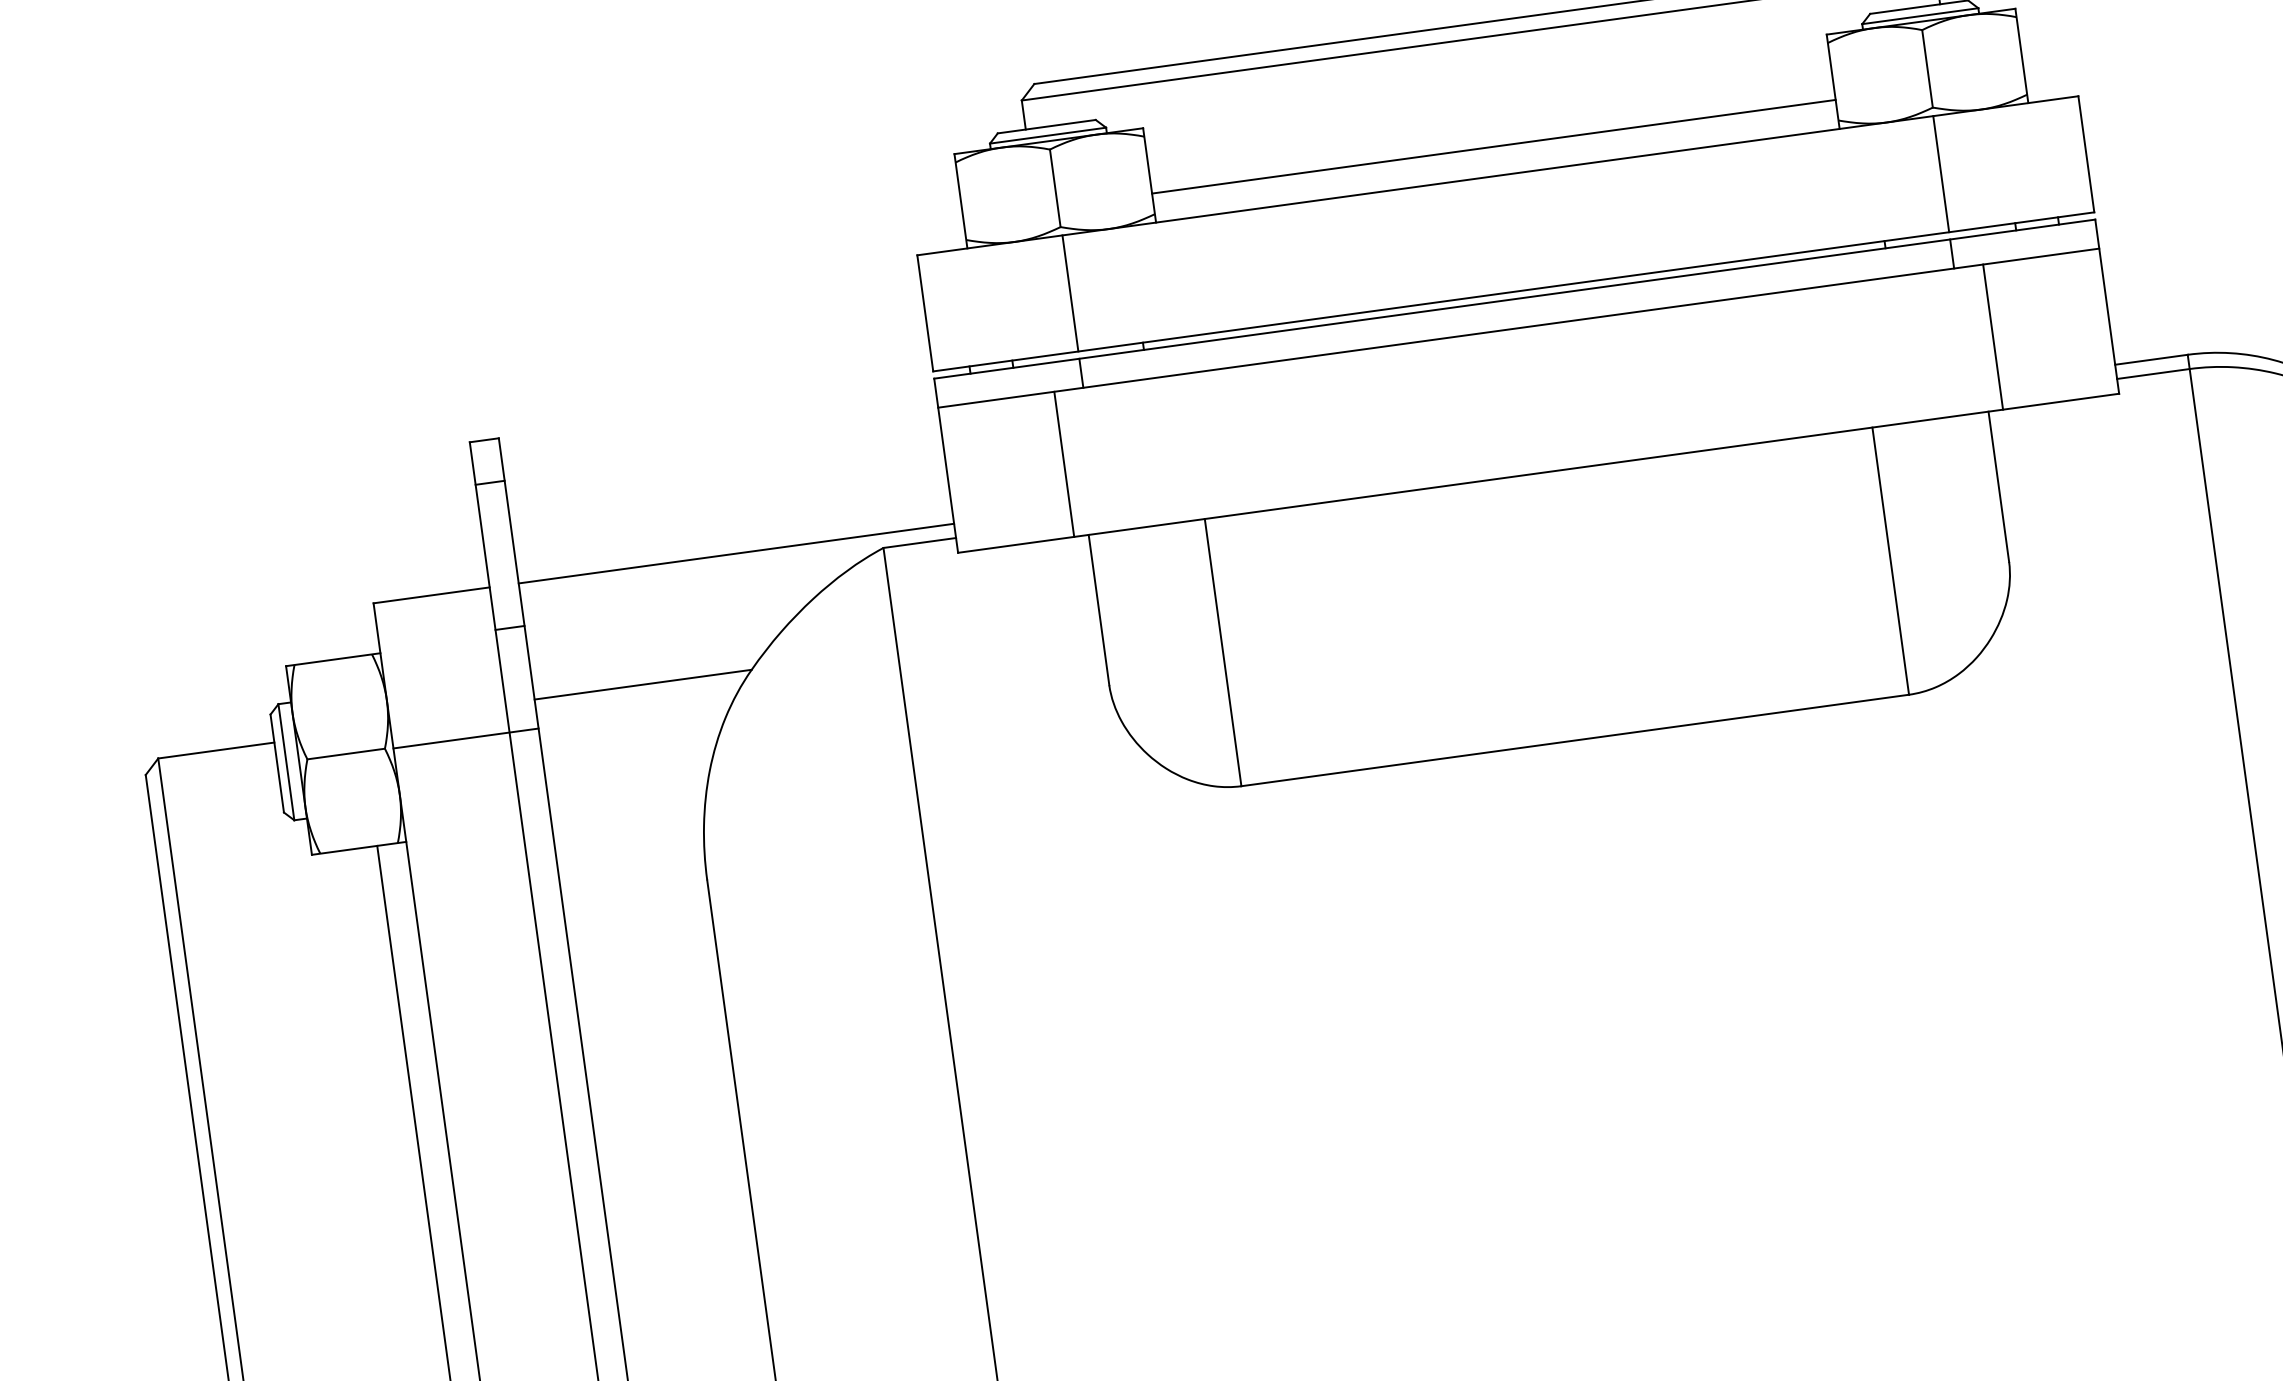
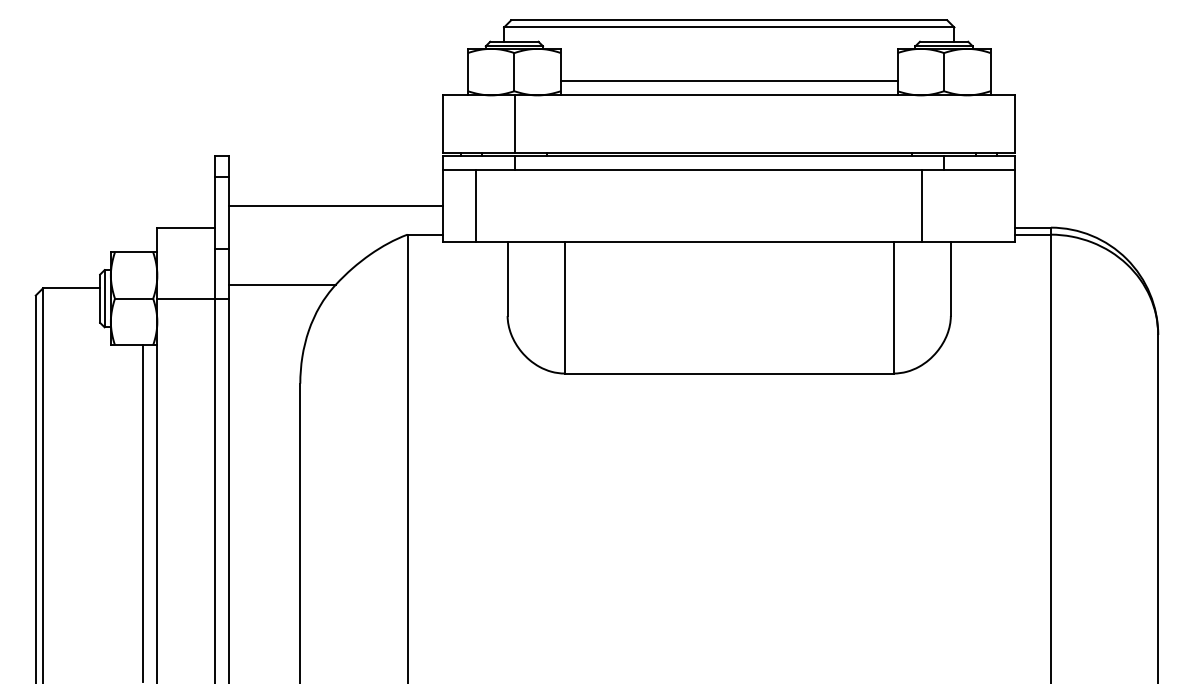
line: (1940, 173) -> (943, 123), removed
line: (1993, 335) -> (922, 205), moved
line: (1064, 462) -> (476, 205), moved
line: (735, 553) -> (335, 205), moved

